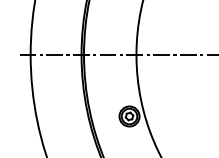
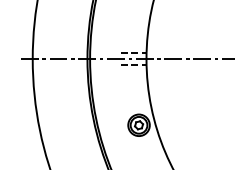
line: (124, 49) -> (133, 53), added
line: (124, 60) -> (133, 65), added

